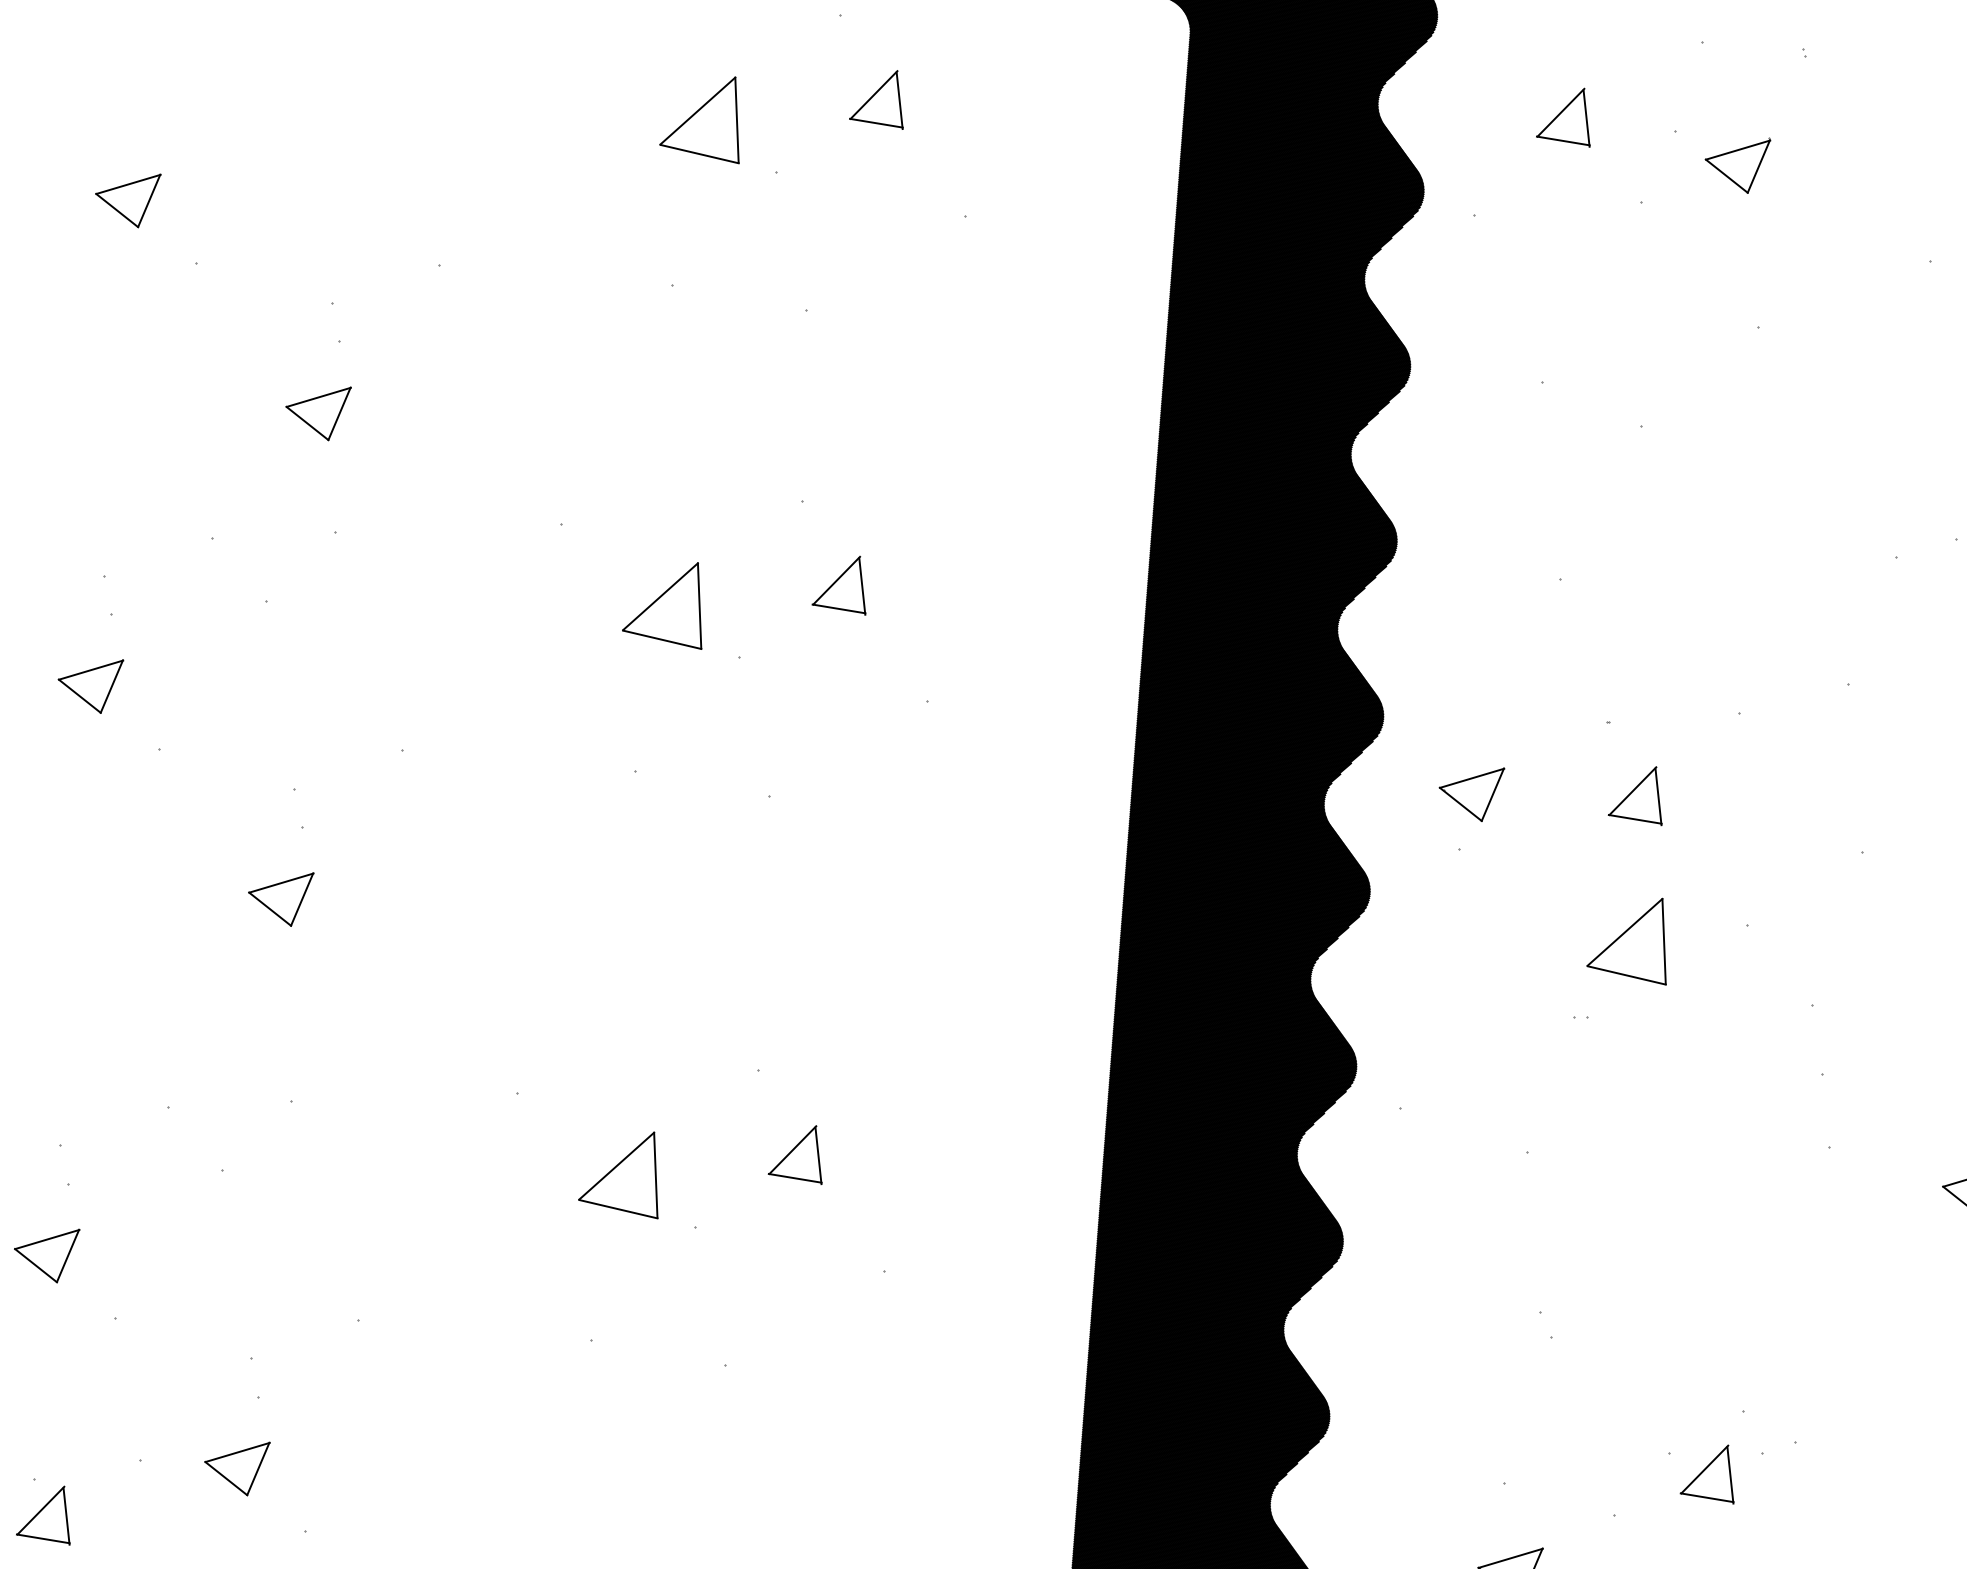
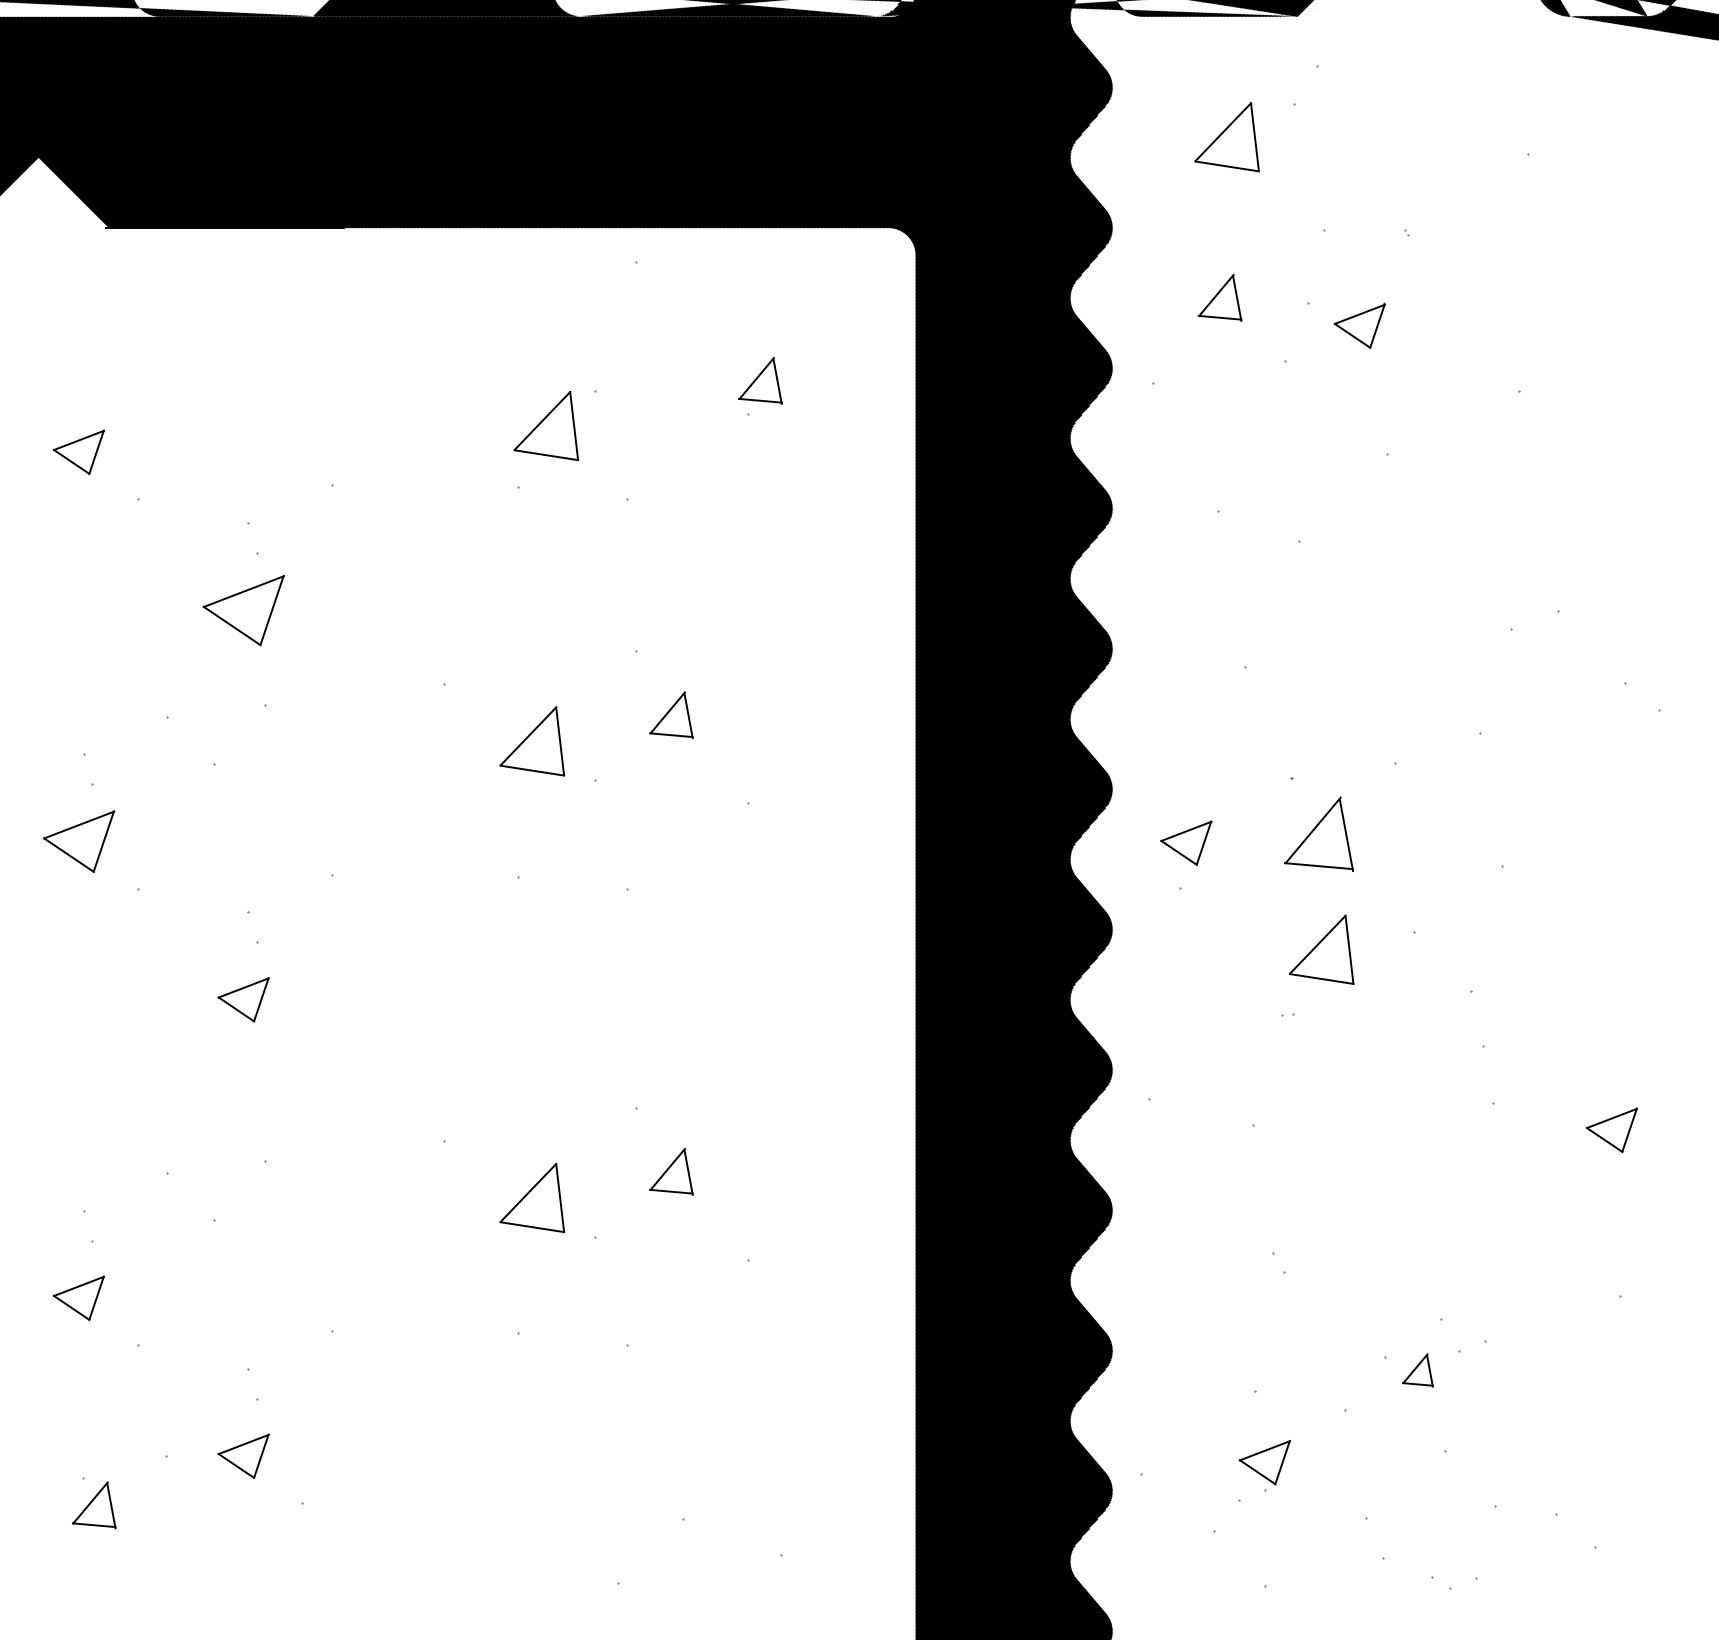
part: (878, 97) -> (760, 380), moved
part: (702, 118) -> (546, 426), moved
part: (317, 411) -> (243, 609), size x1.6
part: (89, 684) -> (78, 841), size x1.4
part: (1636, 793) -> (1318, 833), size x1.6
part: (1708, 1472) -> (1417, 1370), size x0.7

